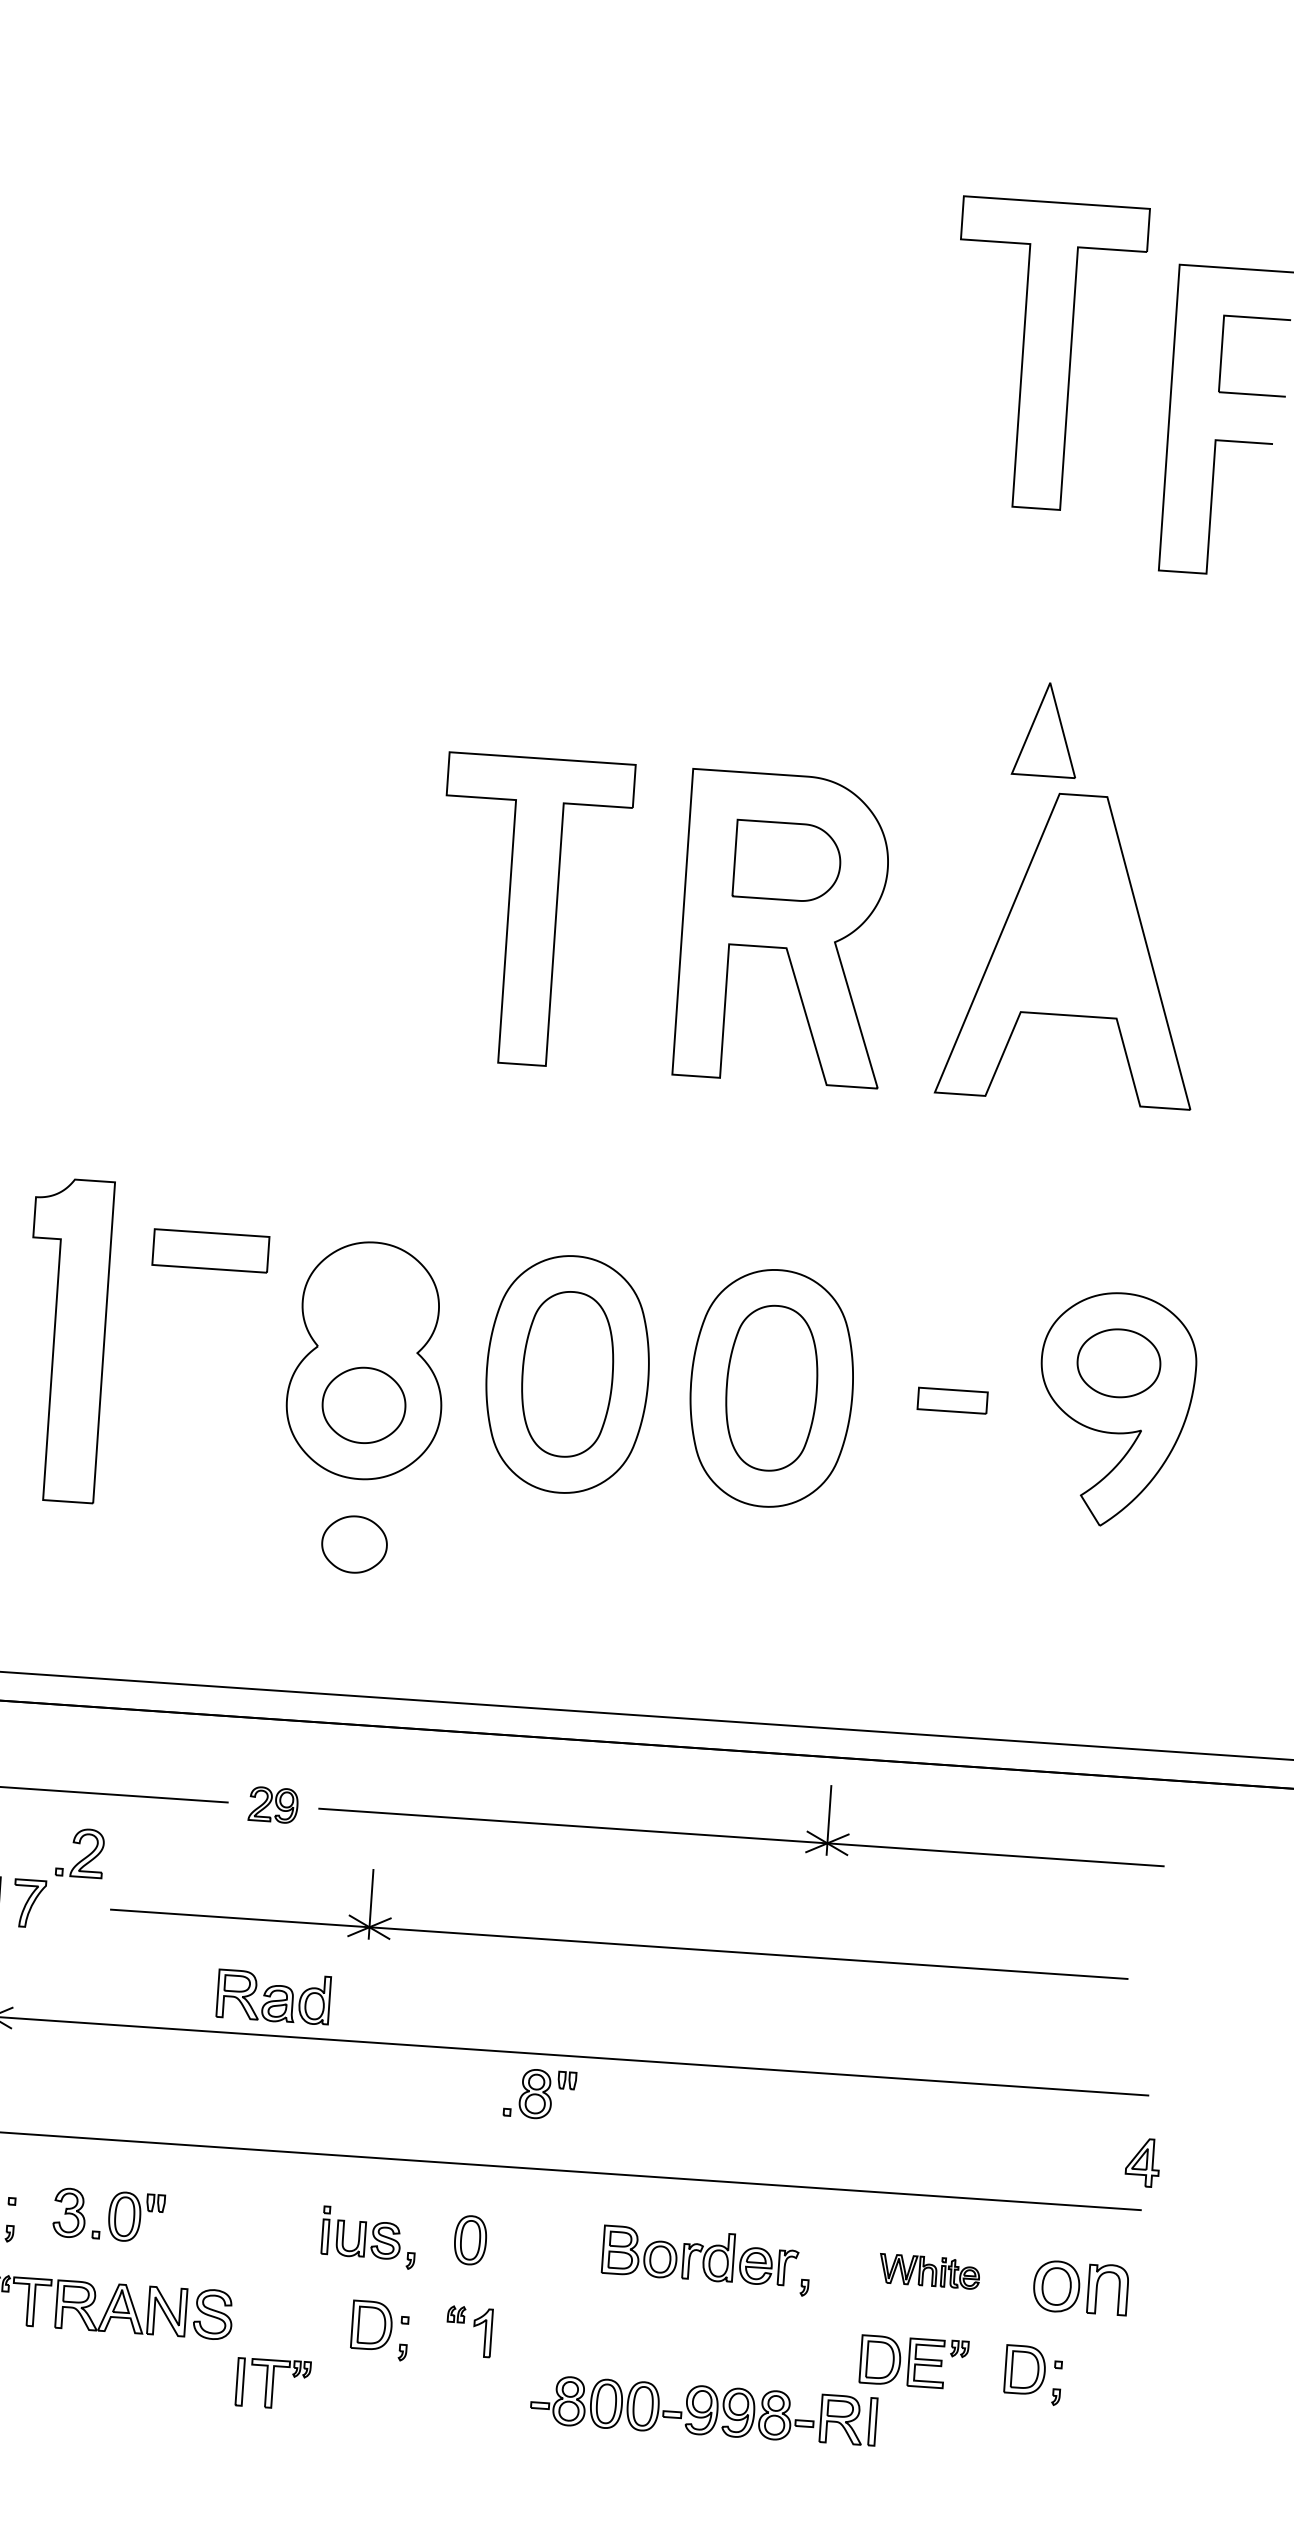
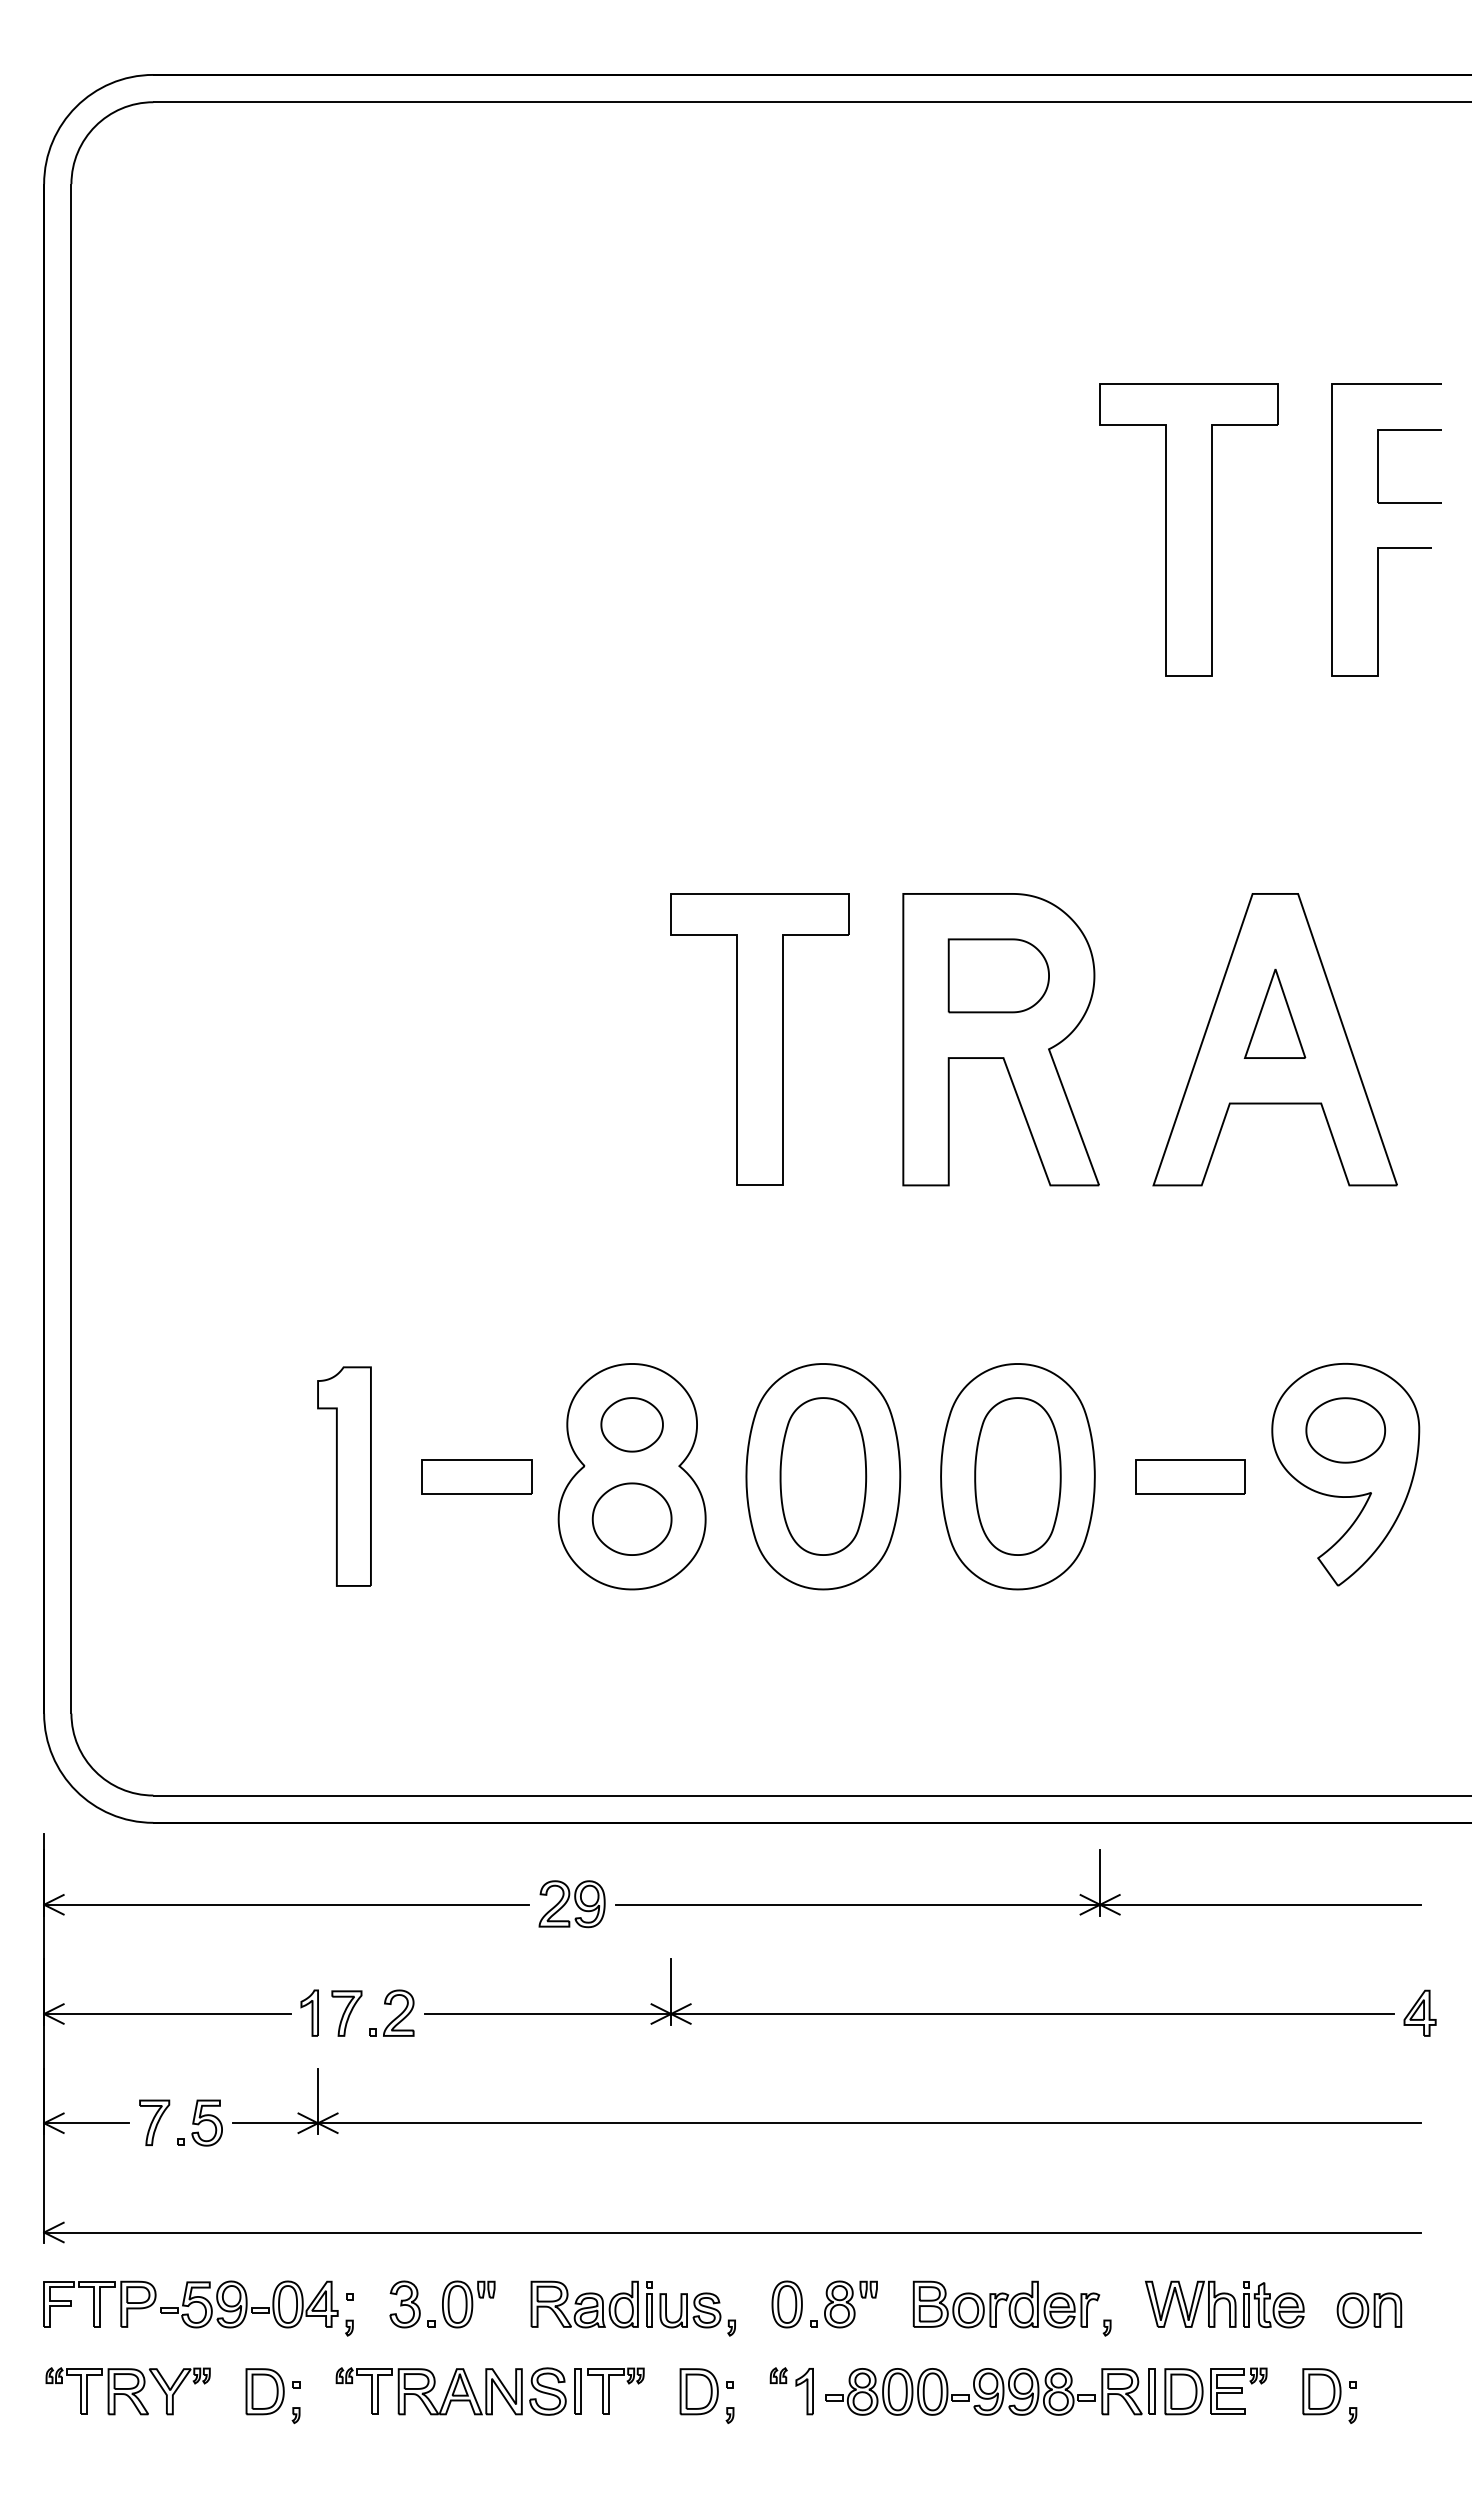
part: (1046, 355) -> (1188, 529), moved
part: (1046, 729) -> (1274, 1013), moved
part: (210, 1250) -> (476, 1476), moved
part: (65, 1340) -> (344, 1476), size x0.71
part: (952, 1400) -> (1190, 1476), size x1.67
part: (353, 1544) -> (631, 1424), moved
part: (272, 1805) -> (571, 1904), size x1.43
part: (83, 1857) -> (395, 2017), moved
part: (273, 1997) -> (584, 2304), moved
part: (539, 2094) -> (843, 2304), moved
part: (1142, 2161) -> (1419, 2012), moved
part: (929, 2271) -> (1224, 2304), size x1.67
part: (1080, 2288) -> (1369, 2310), size x0.71
part: (273, 2382) -> (609, 2390), moved
part: (703, 2410) -> (990, 2391), moved

